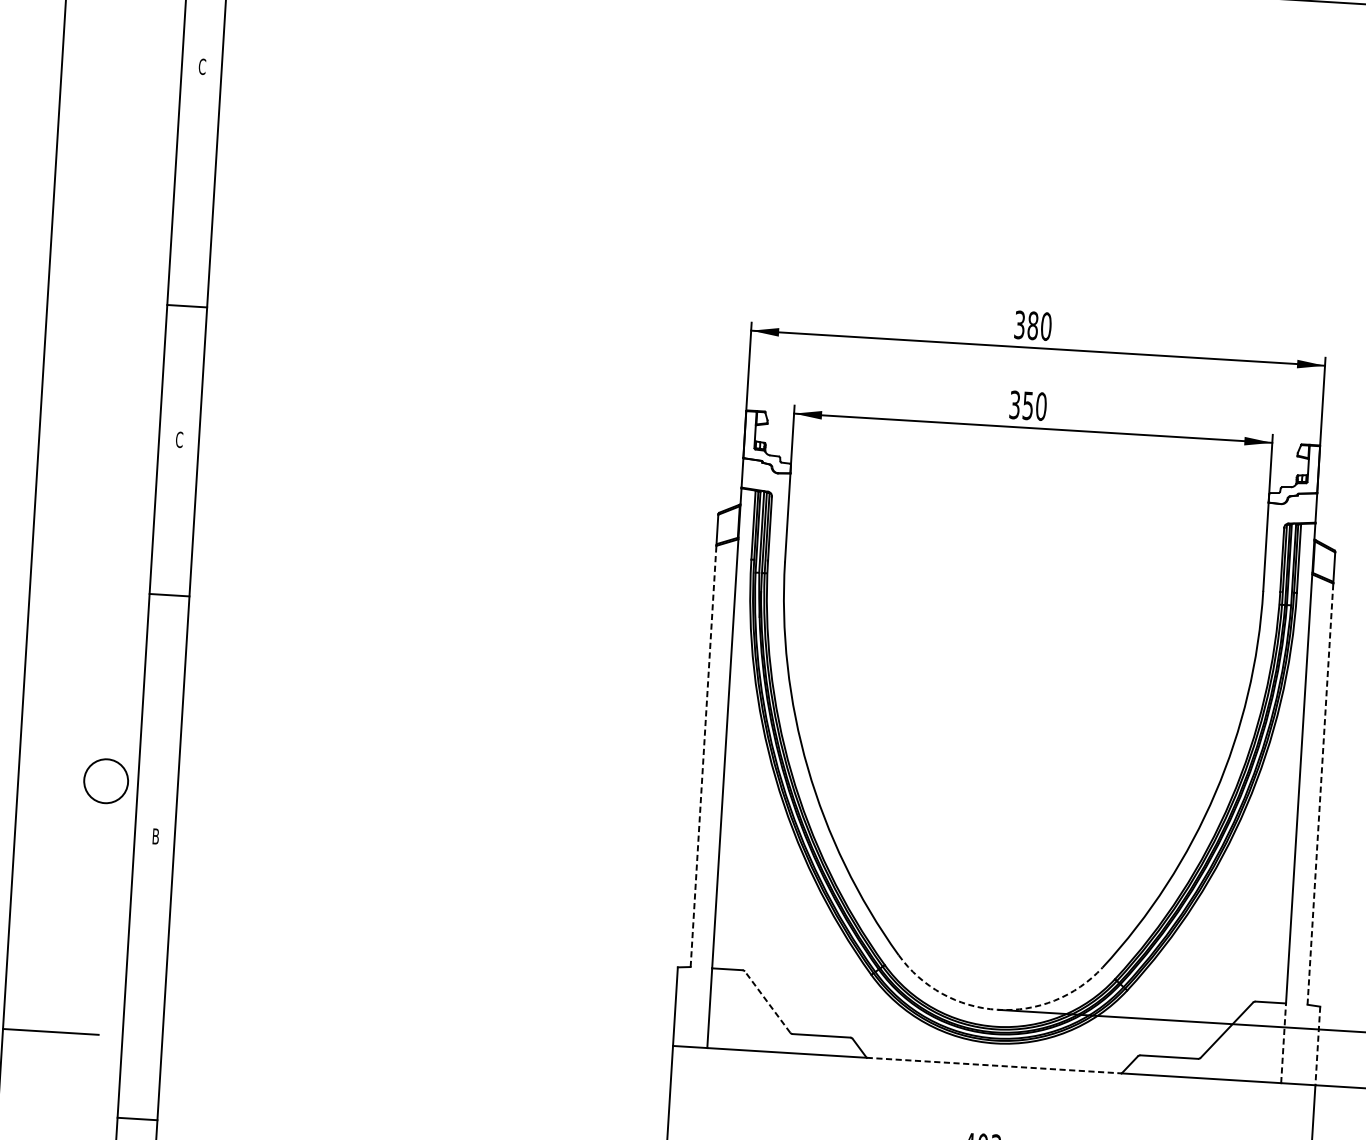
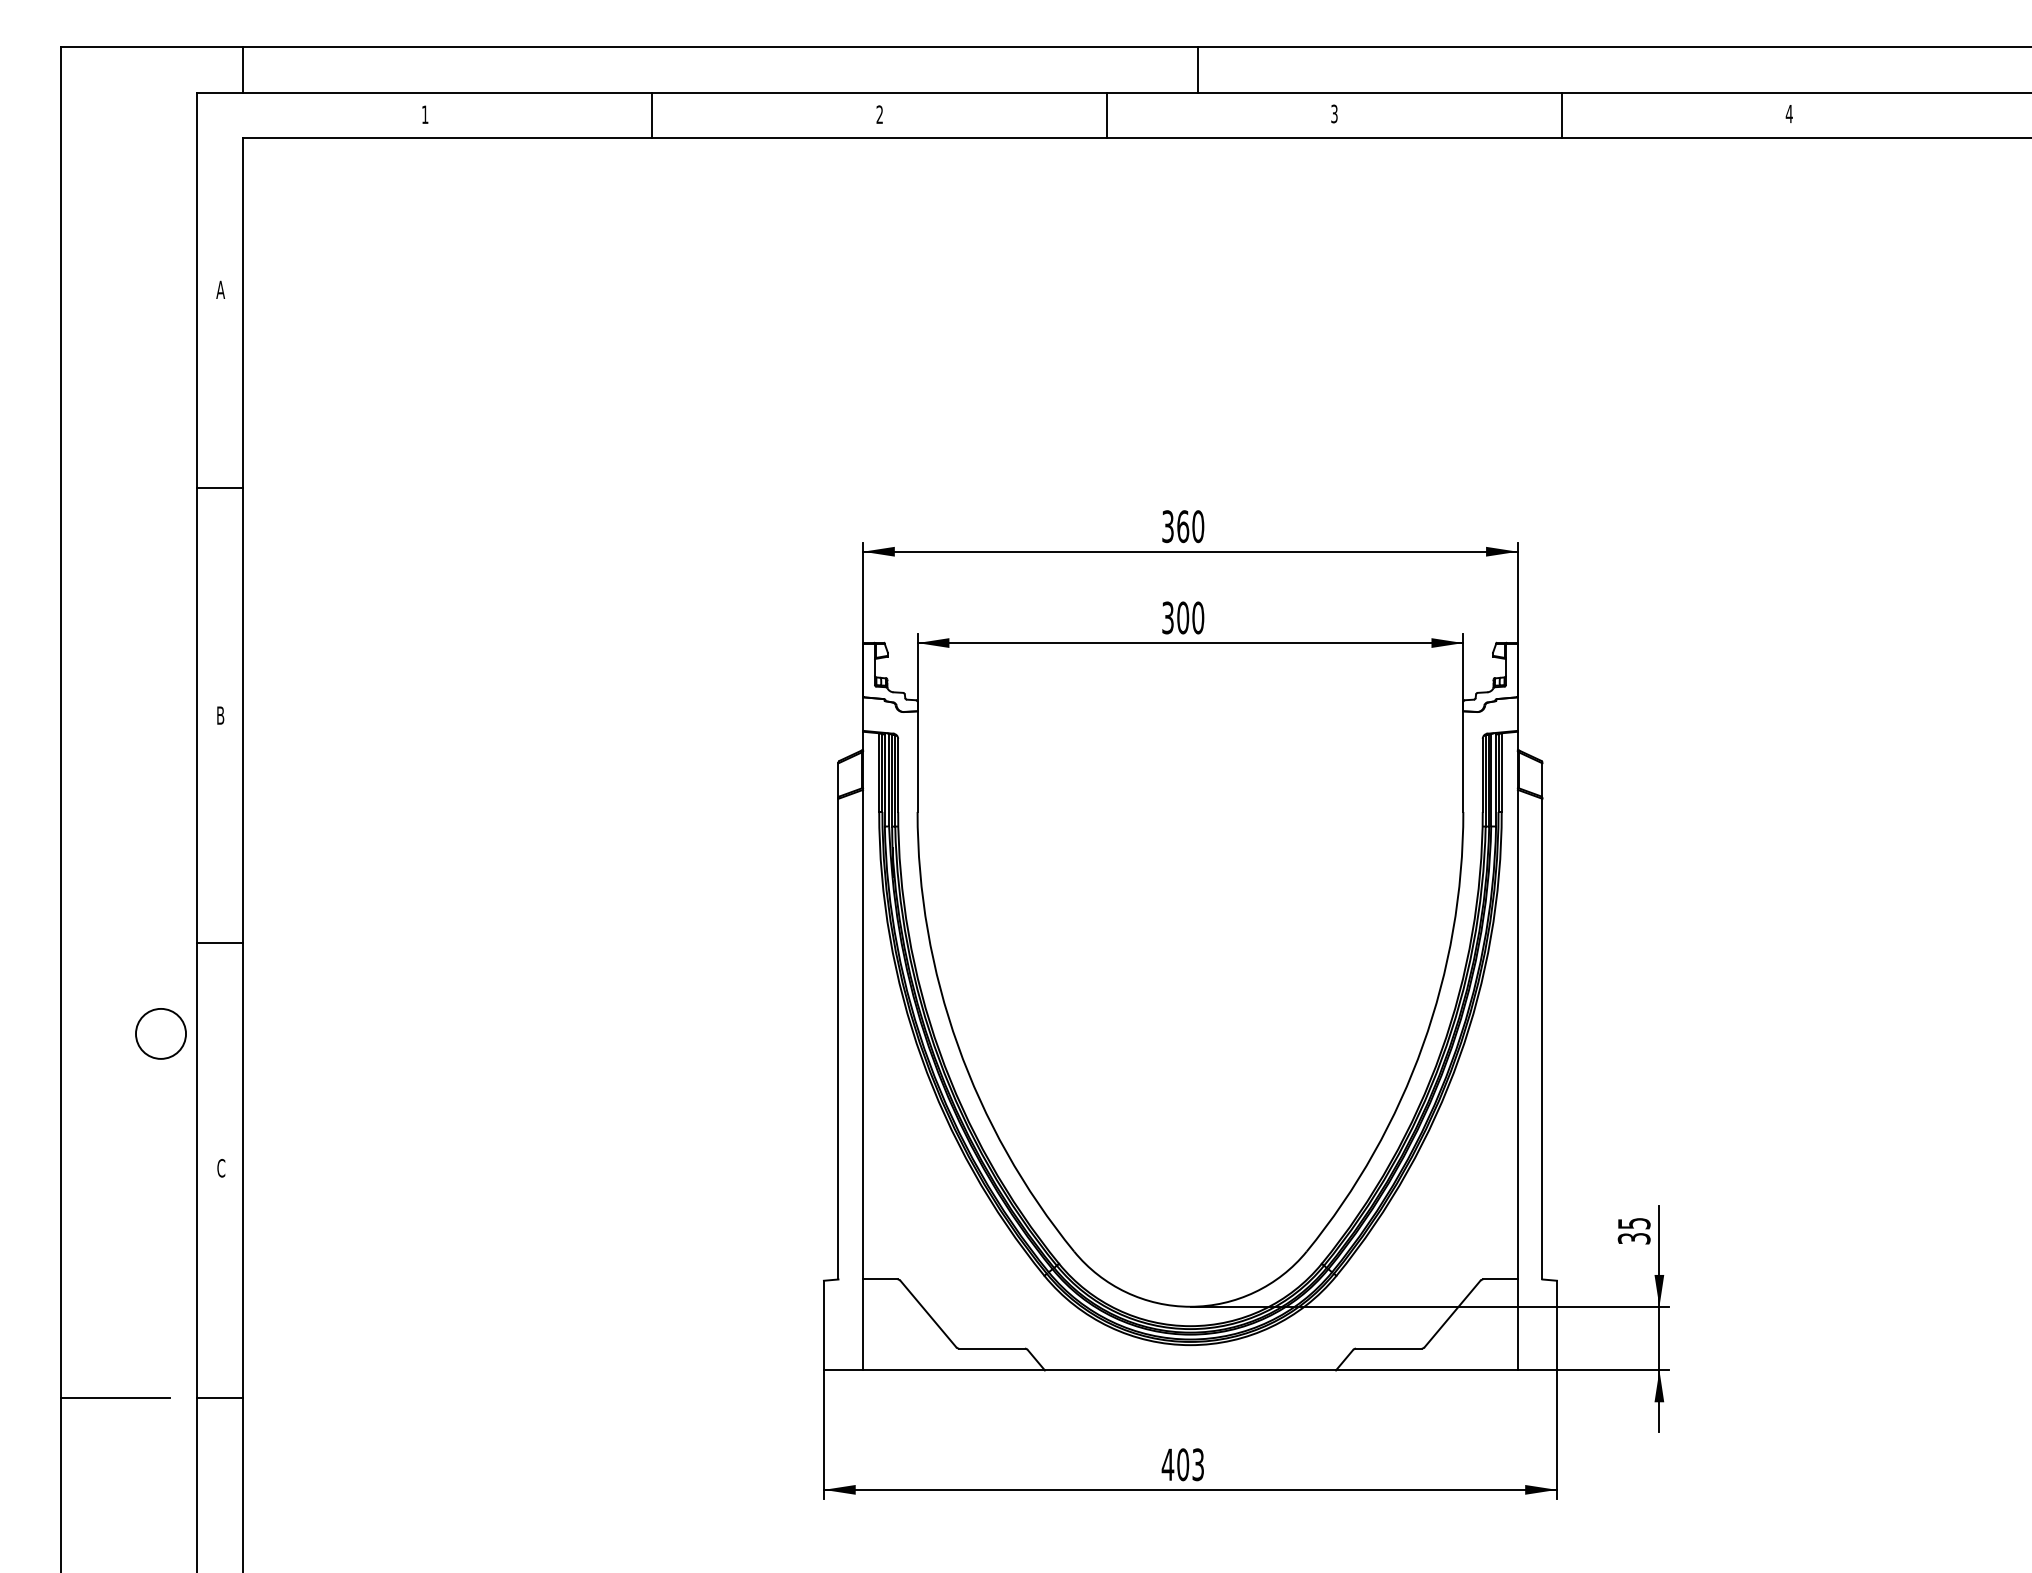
text: (202, 66) -> (220, 289), C -> A
line: (186, 306) -> (219, 488), moved
text: (1033, 325) -> (1183, 526), 380 -> 360
text: (1028, 405) -> (1183, 617), 350 -> 300
text: (179, 439) -> (220, 715), C -> B
line: (169, 594) -> (219, 942), moved
line: (703, 755) -> (838, 1038), dashed -> solid
circle: (105, 780) -> (160, 1033), moved
line: (1320, 793) -> (1542, 1038), dashed -> solid
text: (155, 836) -> (221, 1168), B -> C
line: (767, 1001) -> (928, 1313), dashed -> solid
arc: (997, 1009) -> (1190, 1306), dashed -> solid
line: (1283, 1042) -> (1517, 1324), dashed -> solid
line: (1318, 1045) -> (1557, 1325), dashed -> solid
line: (994, 1065) -> (1190, 1370), dashed -> solid
line: (136, 1118) -> (219, 1397), moved

